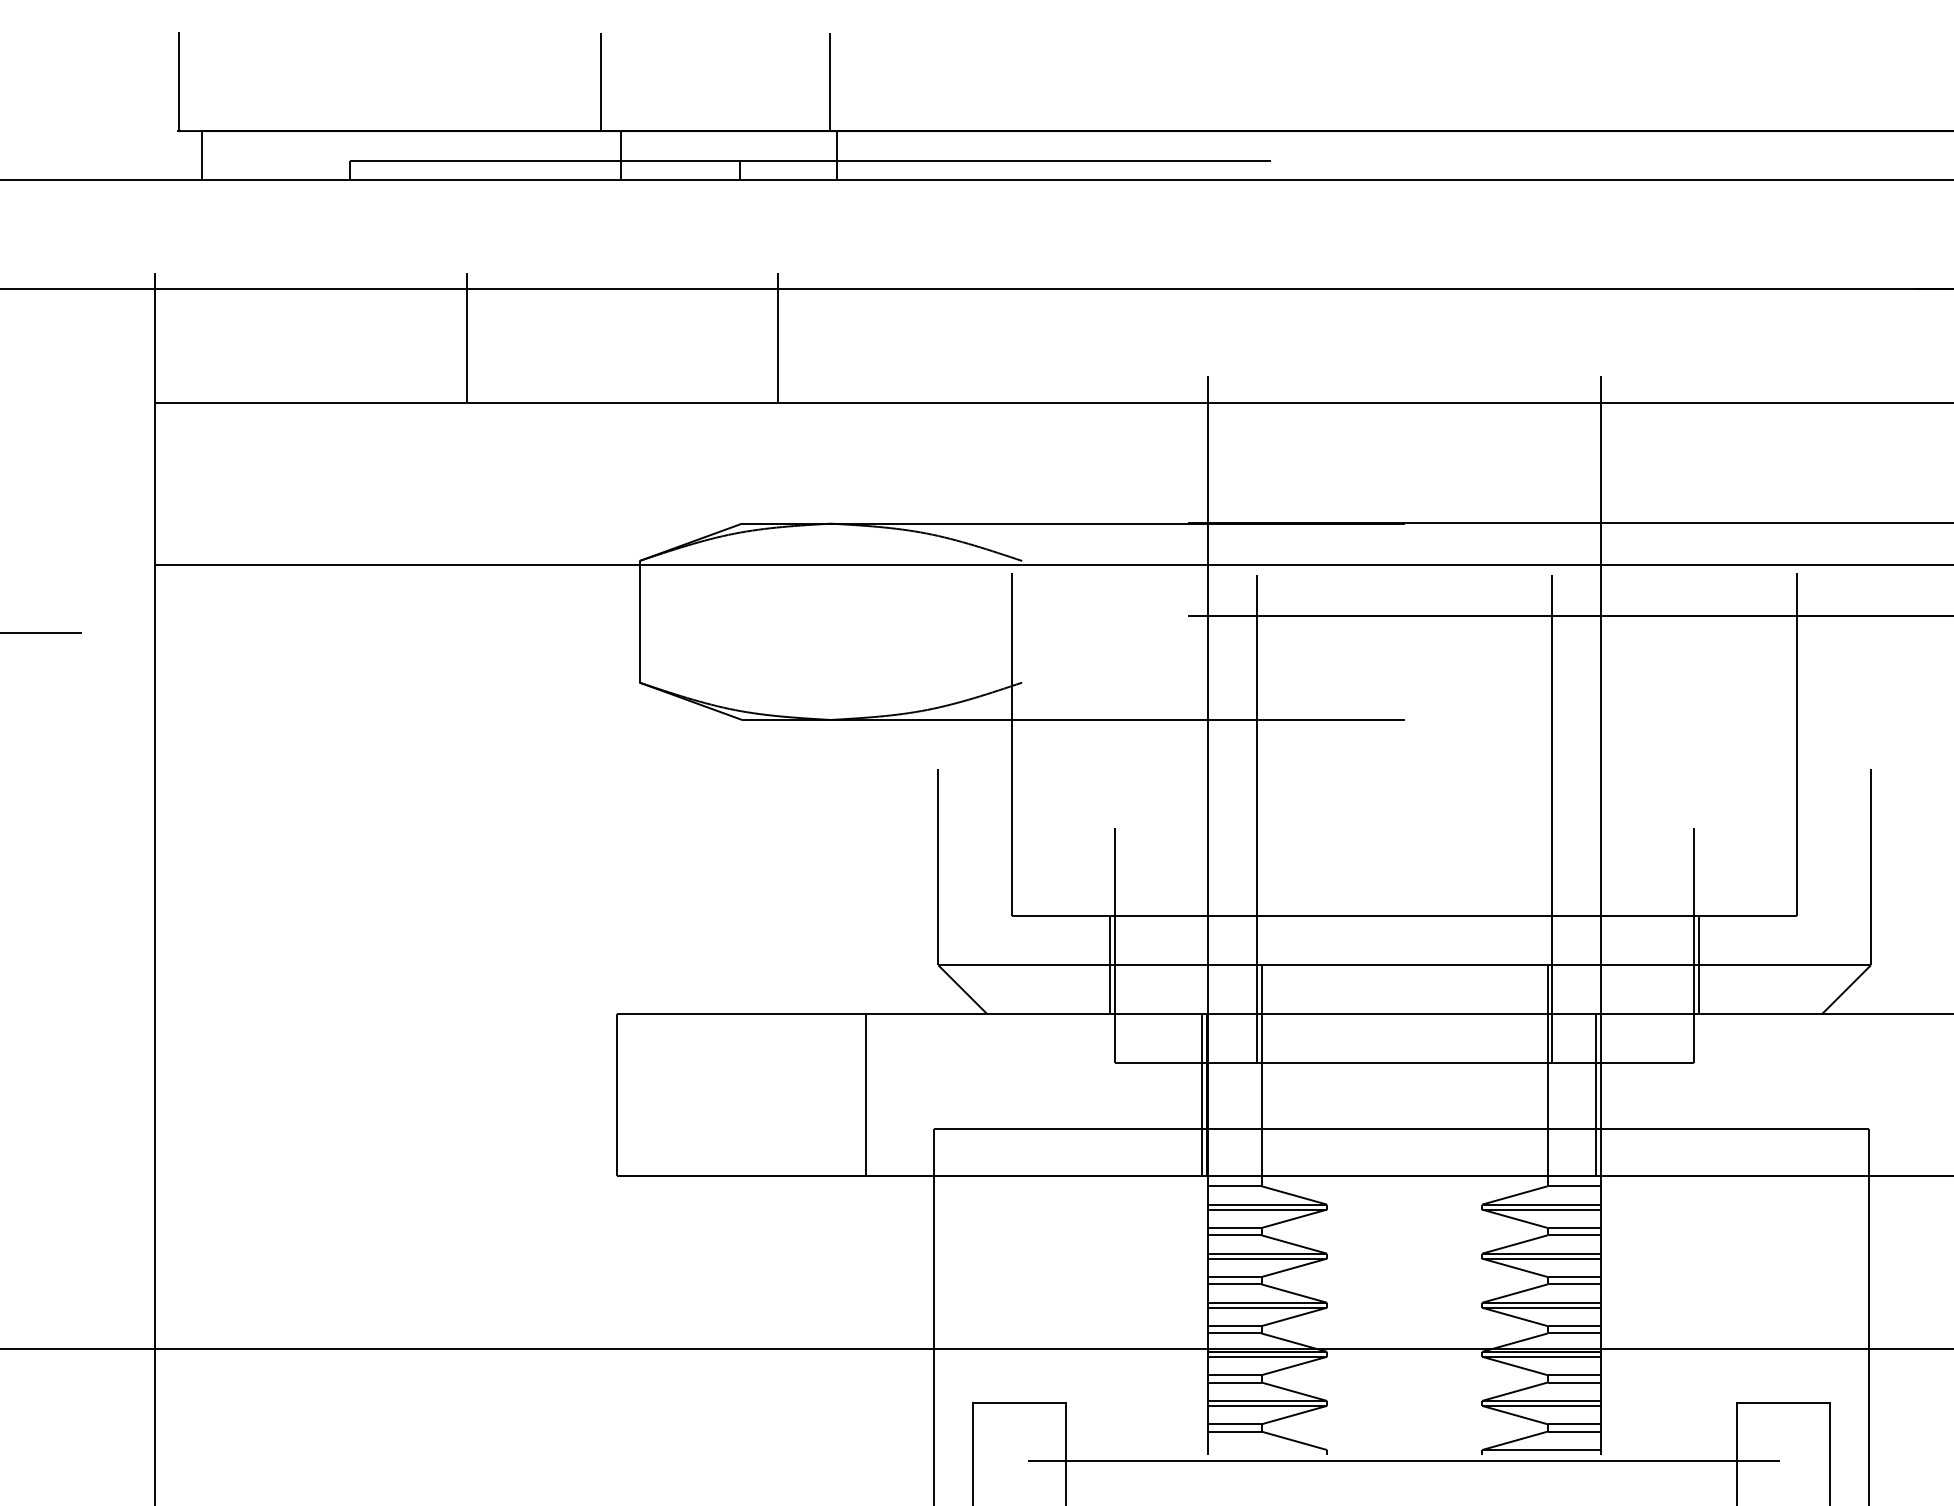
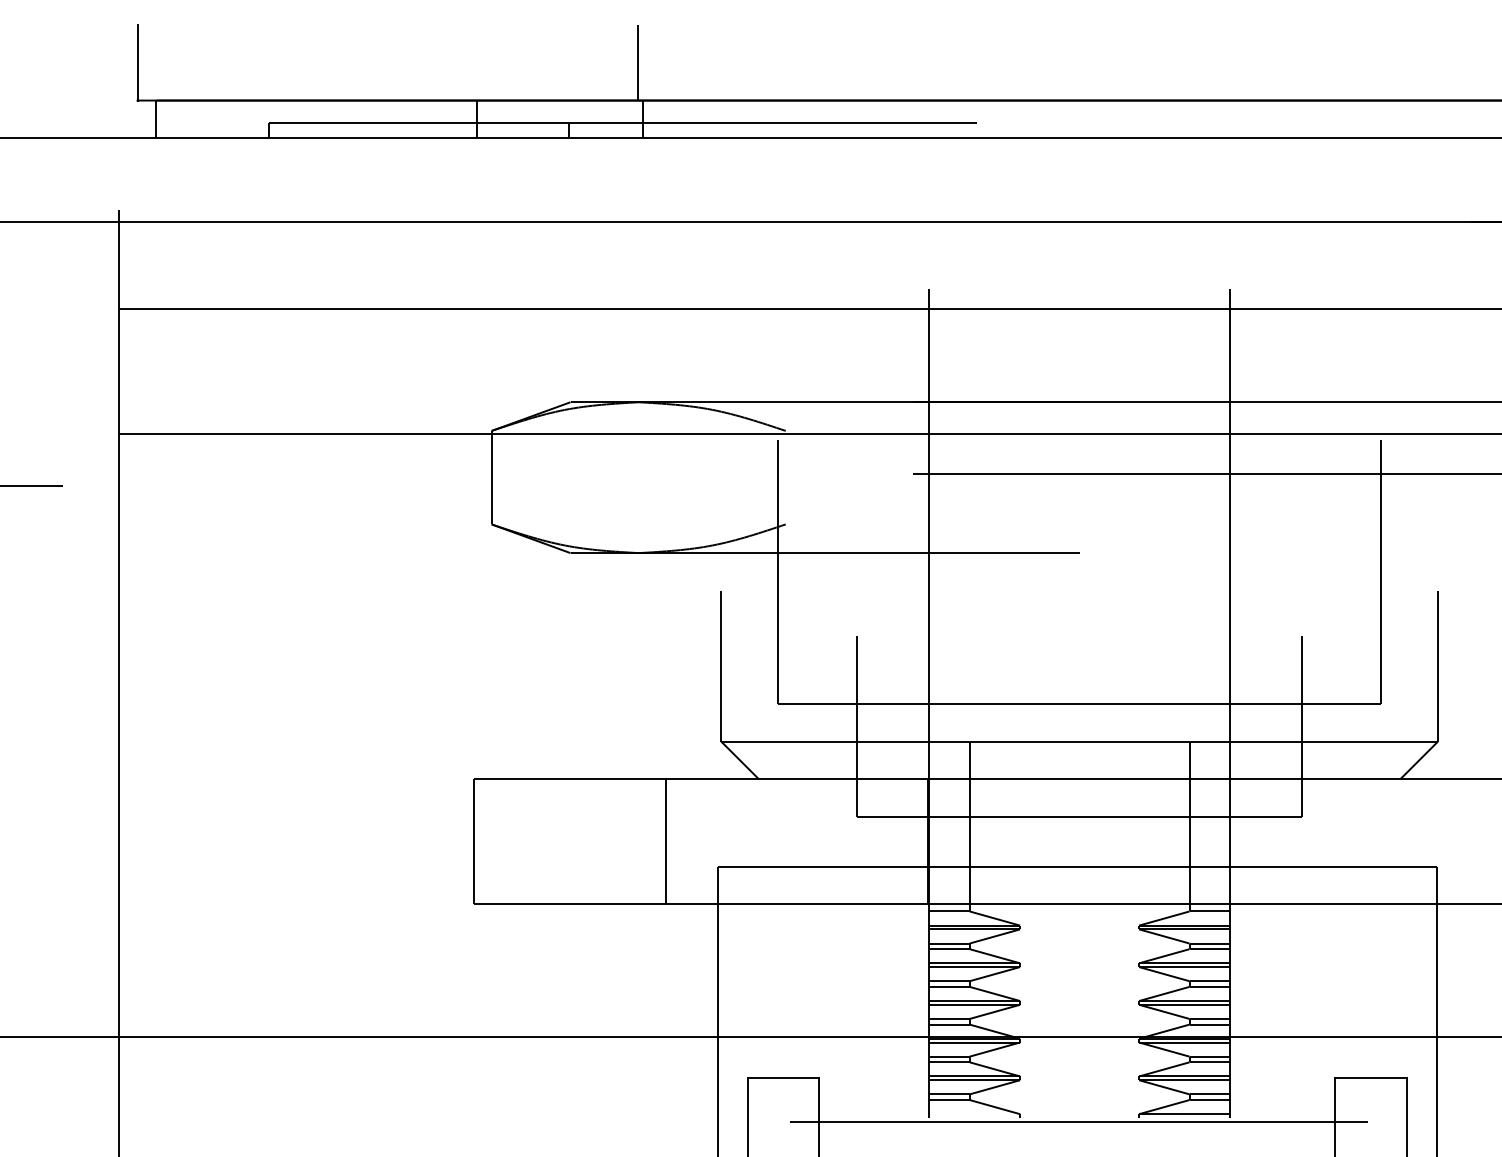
line: (600, 81) -> (461, 62), removed
line: (466, 337) -> (358, 259), removed
line: (778, 337) -> (598, 259), removed
line: (1257, 819) -> (966, 629), removed
line: (1551, 819) -> (1192, 629), removed
line: (1110, 965) -> (853, 741), removed
line: (1699, 965) -> (1306, 741), removed
line: (1202, 1095) -> (924, 841), removed
line: (1596, 1095) -> (1227, 841), removed

